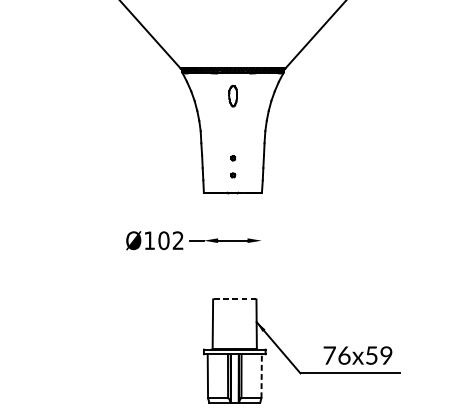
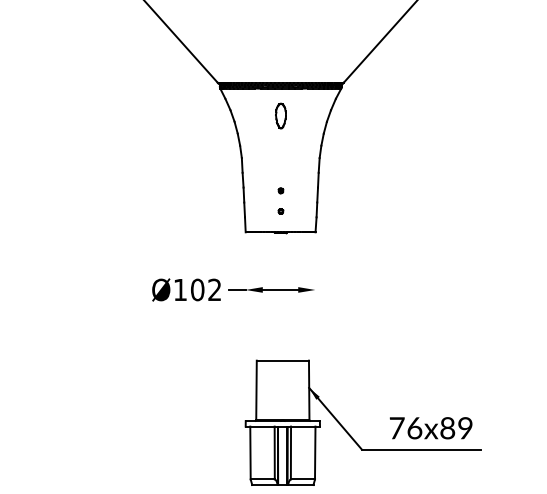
line: (234, 299) -> (282, 360), dashed -> solid
text: (371, 355) -> (447, 428), 76x59 -> 76x89
line: (261, 375) -> (315, 452), dashed -> solid

